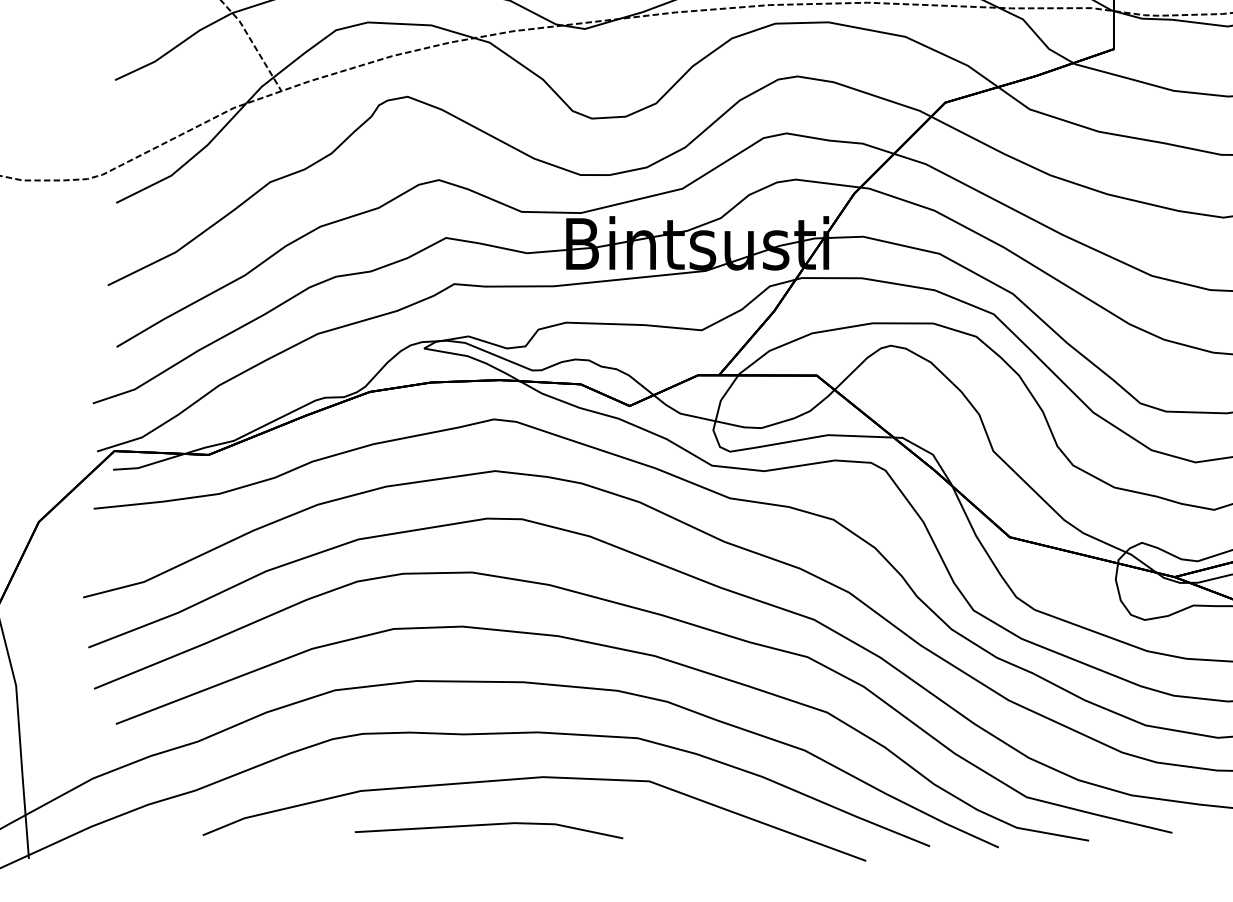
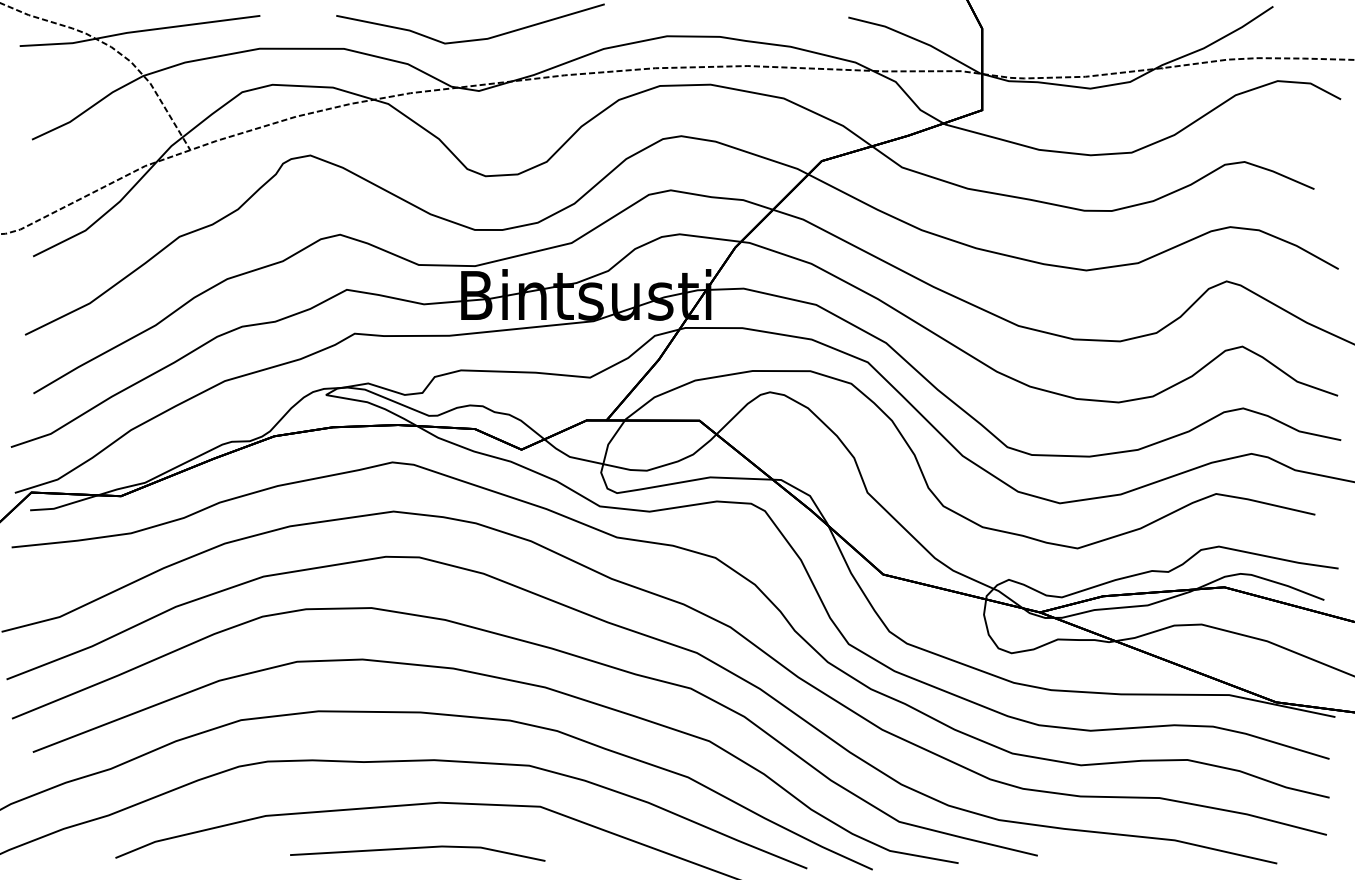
line: (488, 825) -> (417, 848), moved

